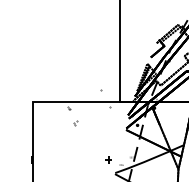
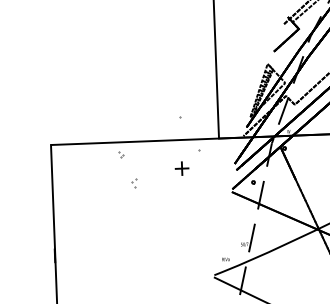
part: (108, 159) -> (181, 168), moved

